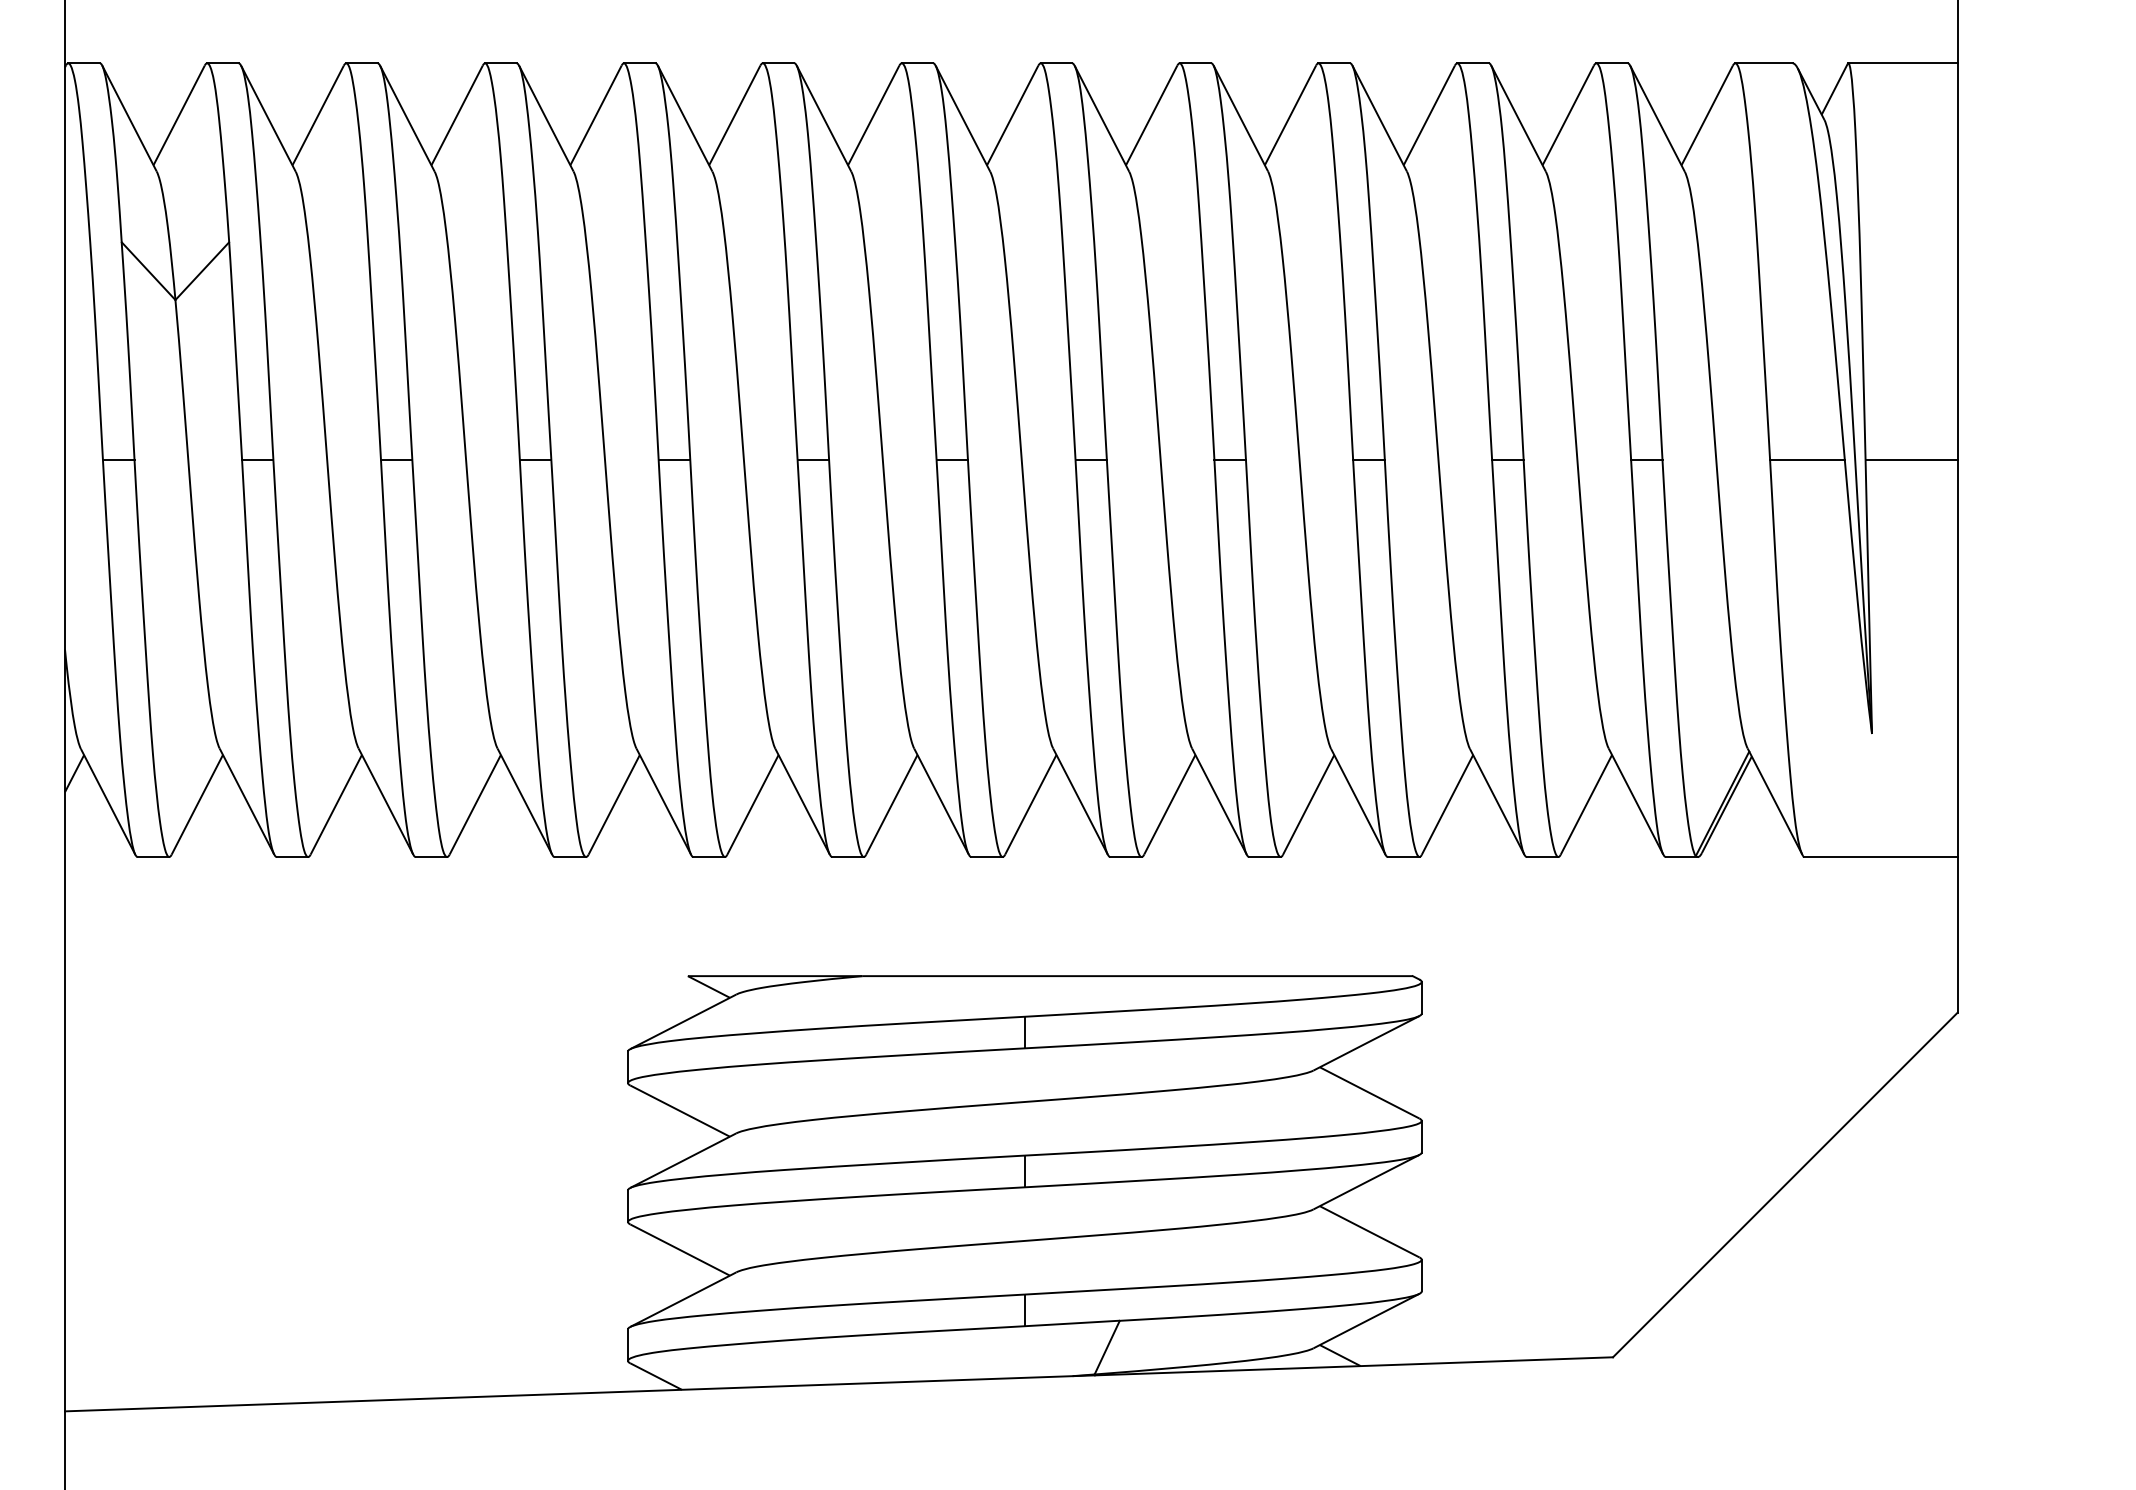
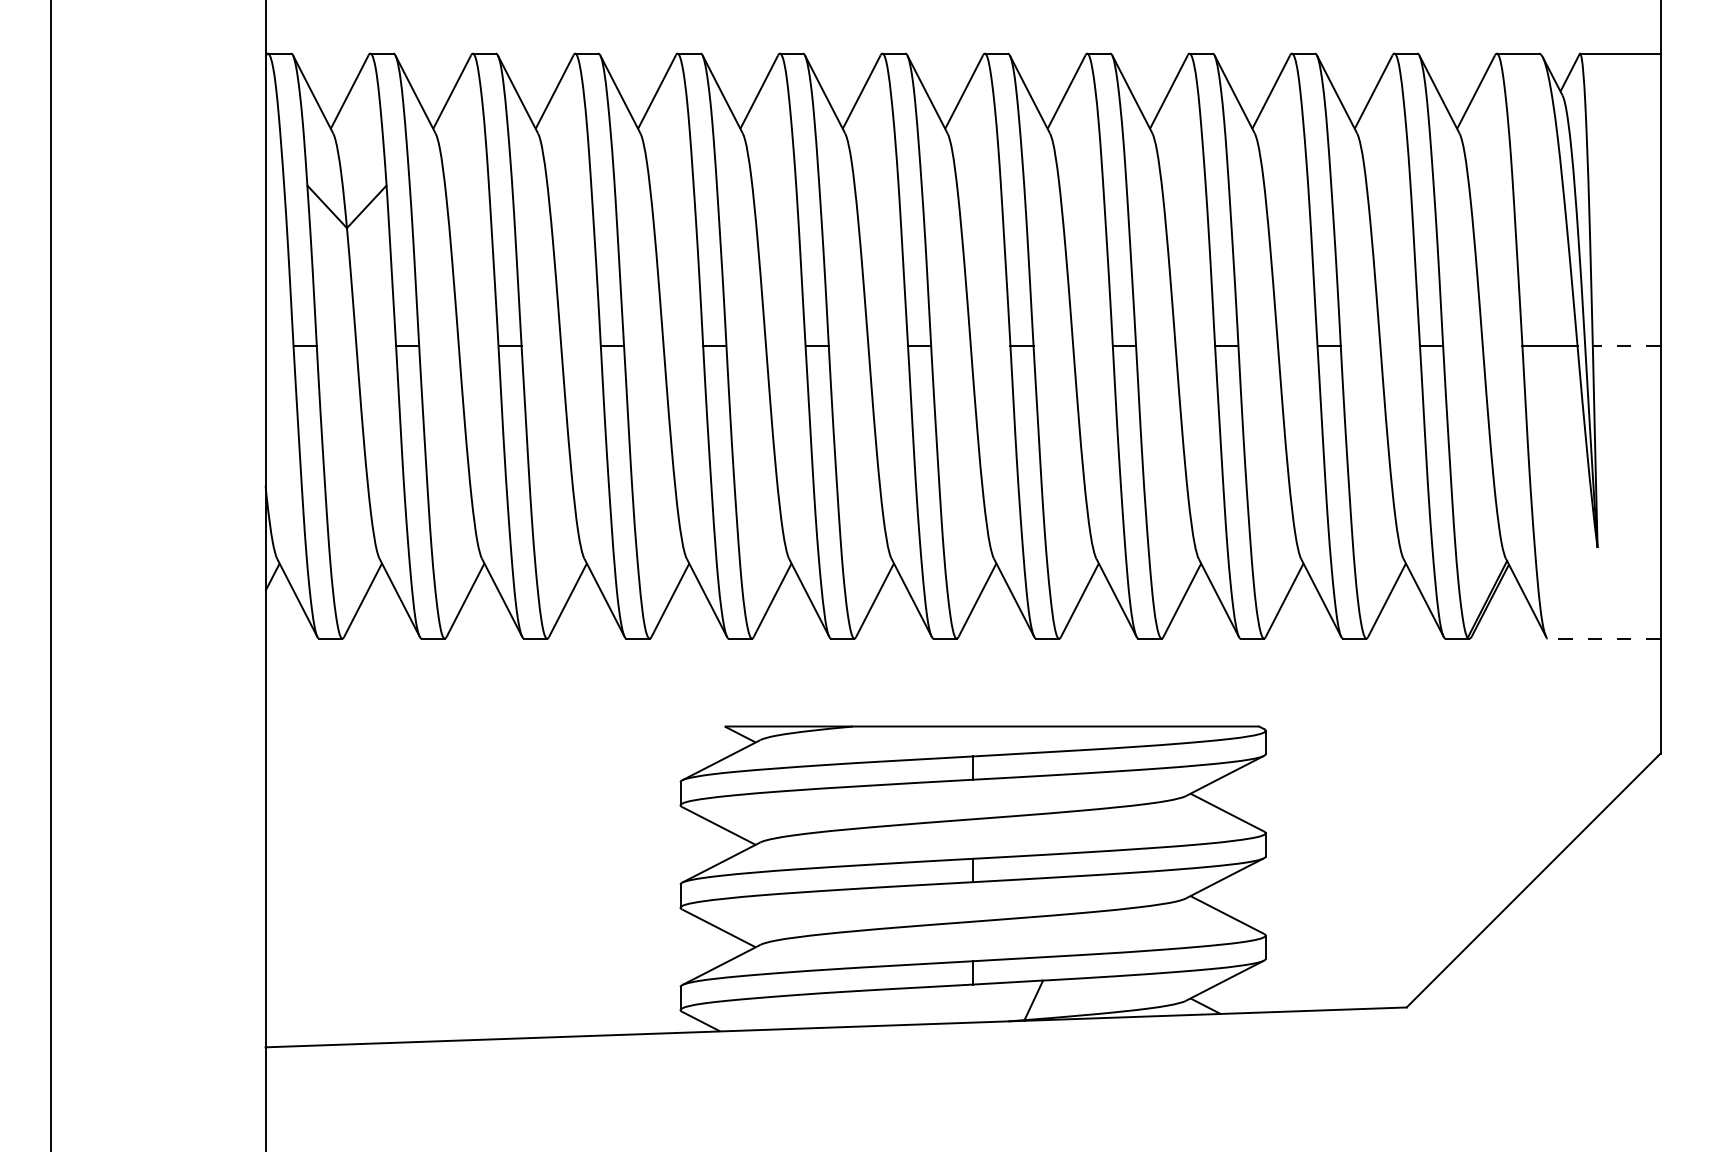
line: (1911, 460) -> (1626, 346), solid -> dashed
line: (1881, 856) -> (1604, 638), solid -> dashed

